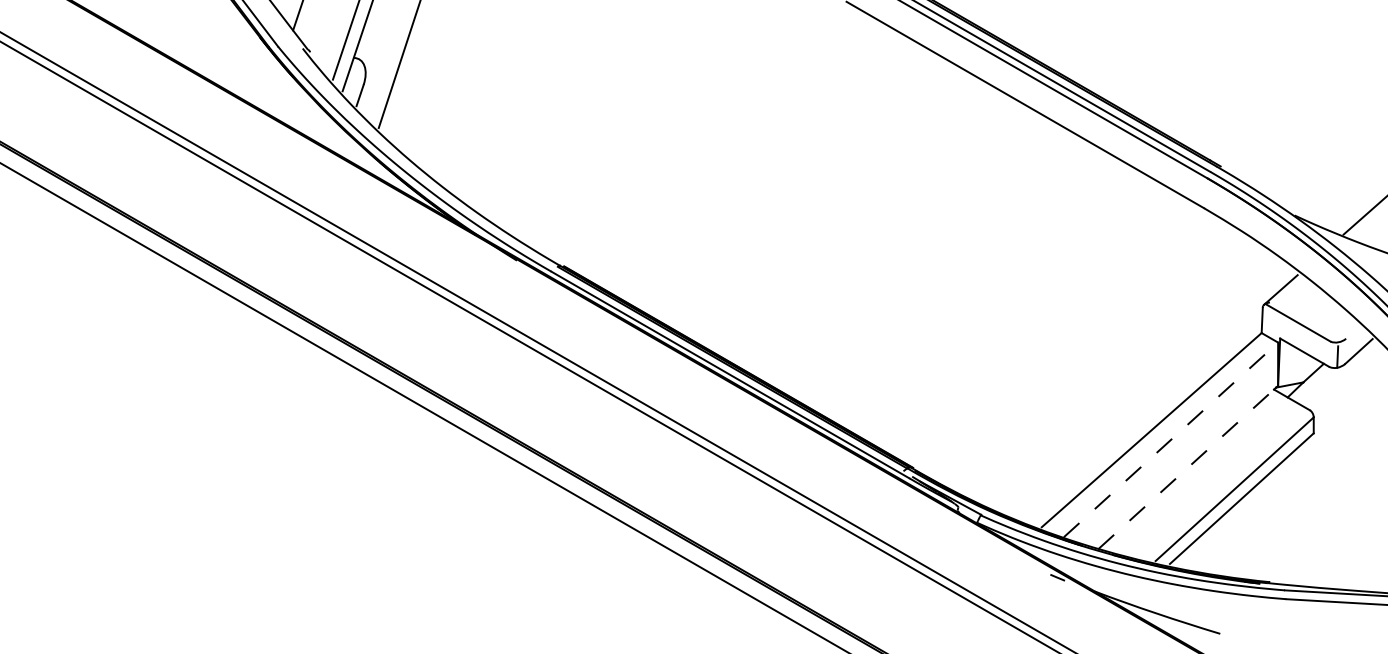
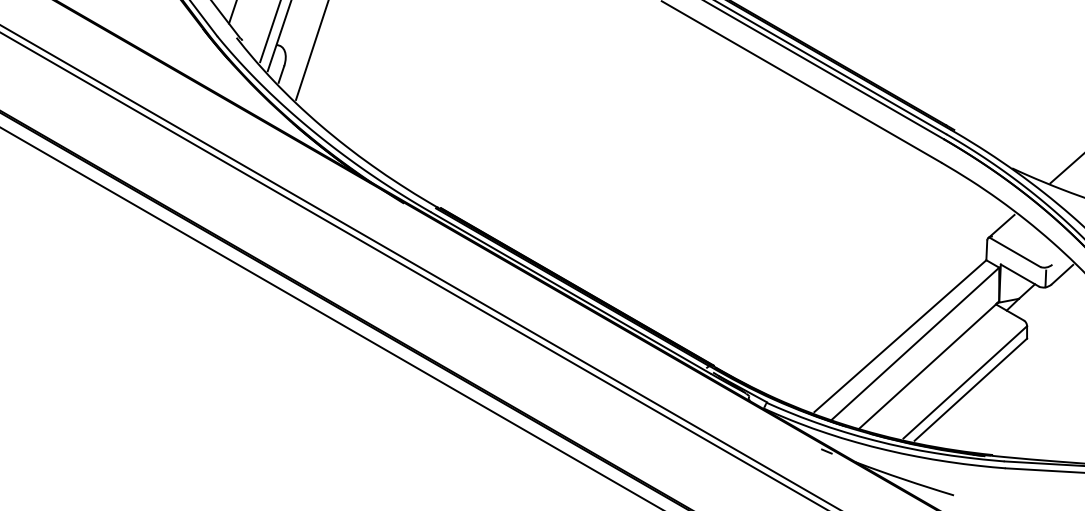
line: (1171, 439) -> (915, 343), dashed -> solid
line: (1187, 467) -> (928, 365), dashed -> solid

